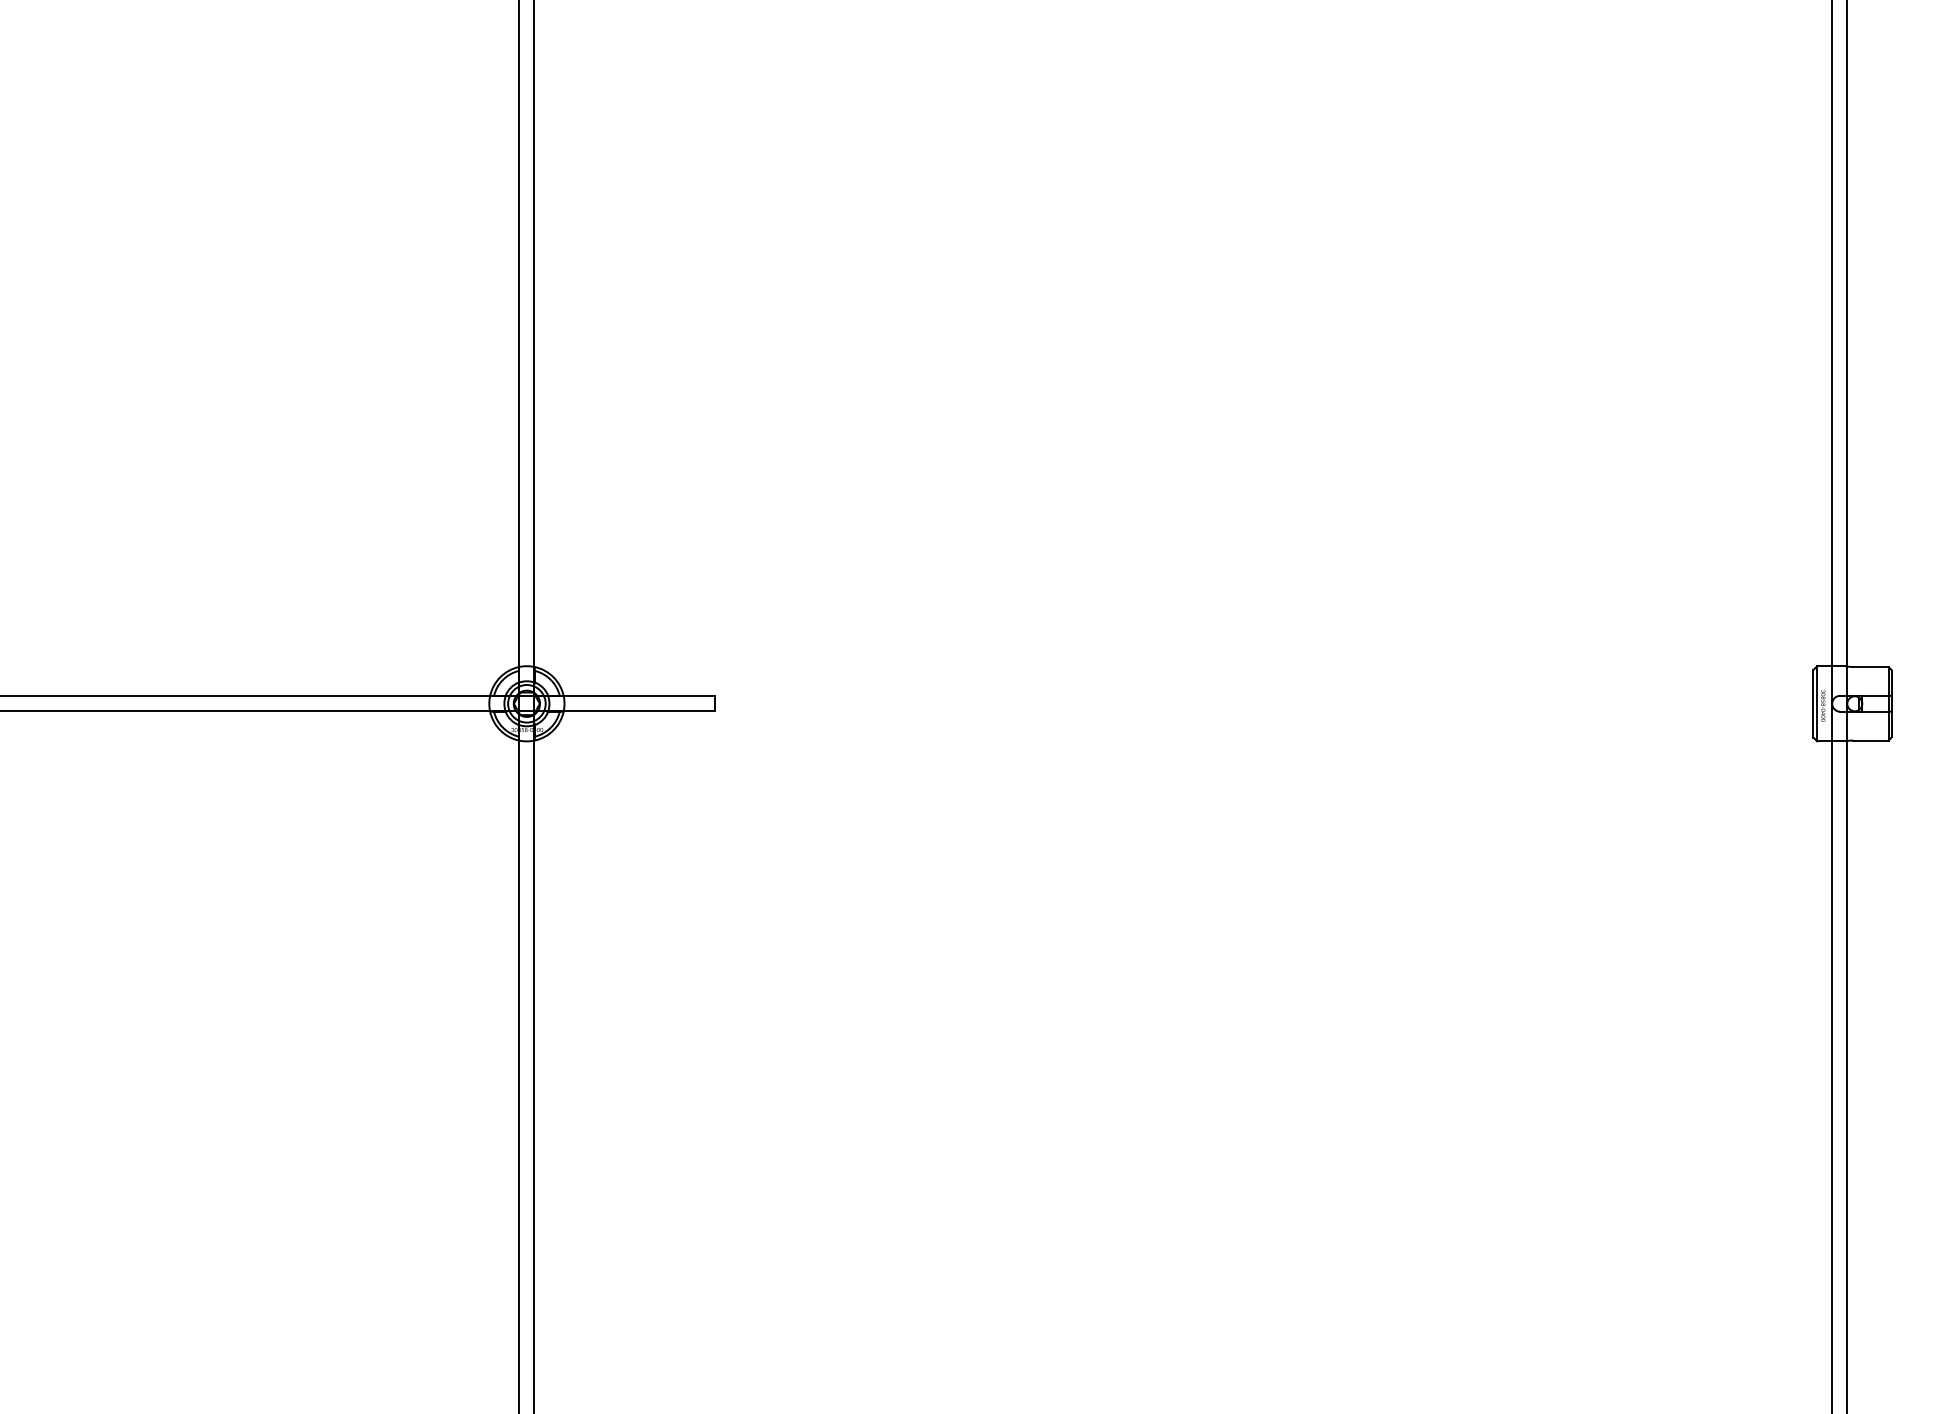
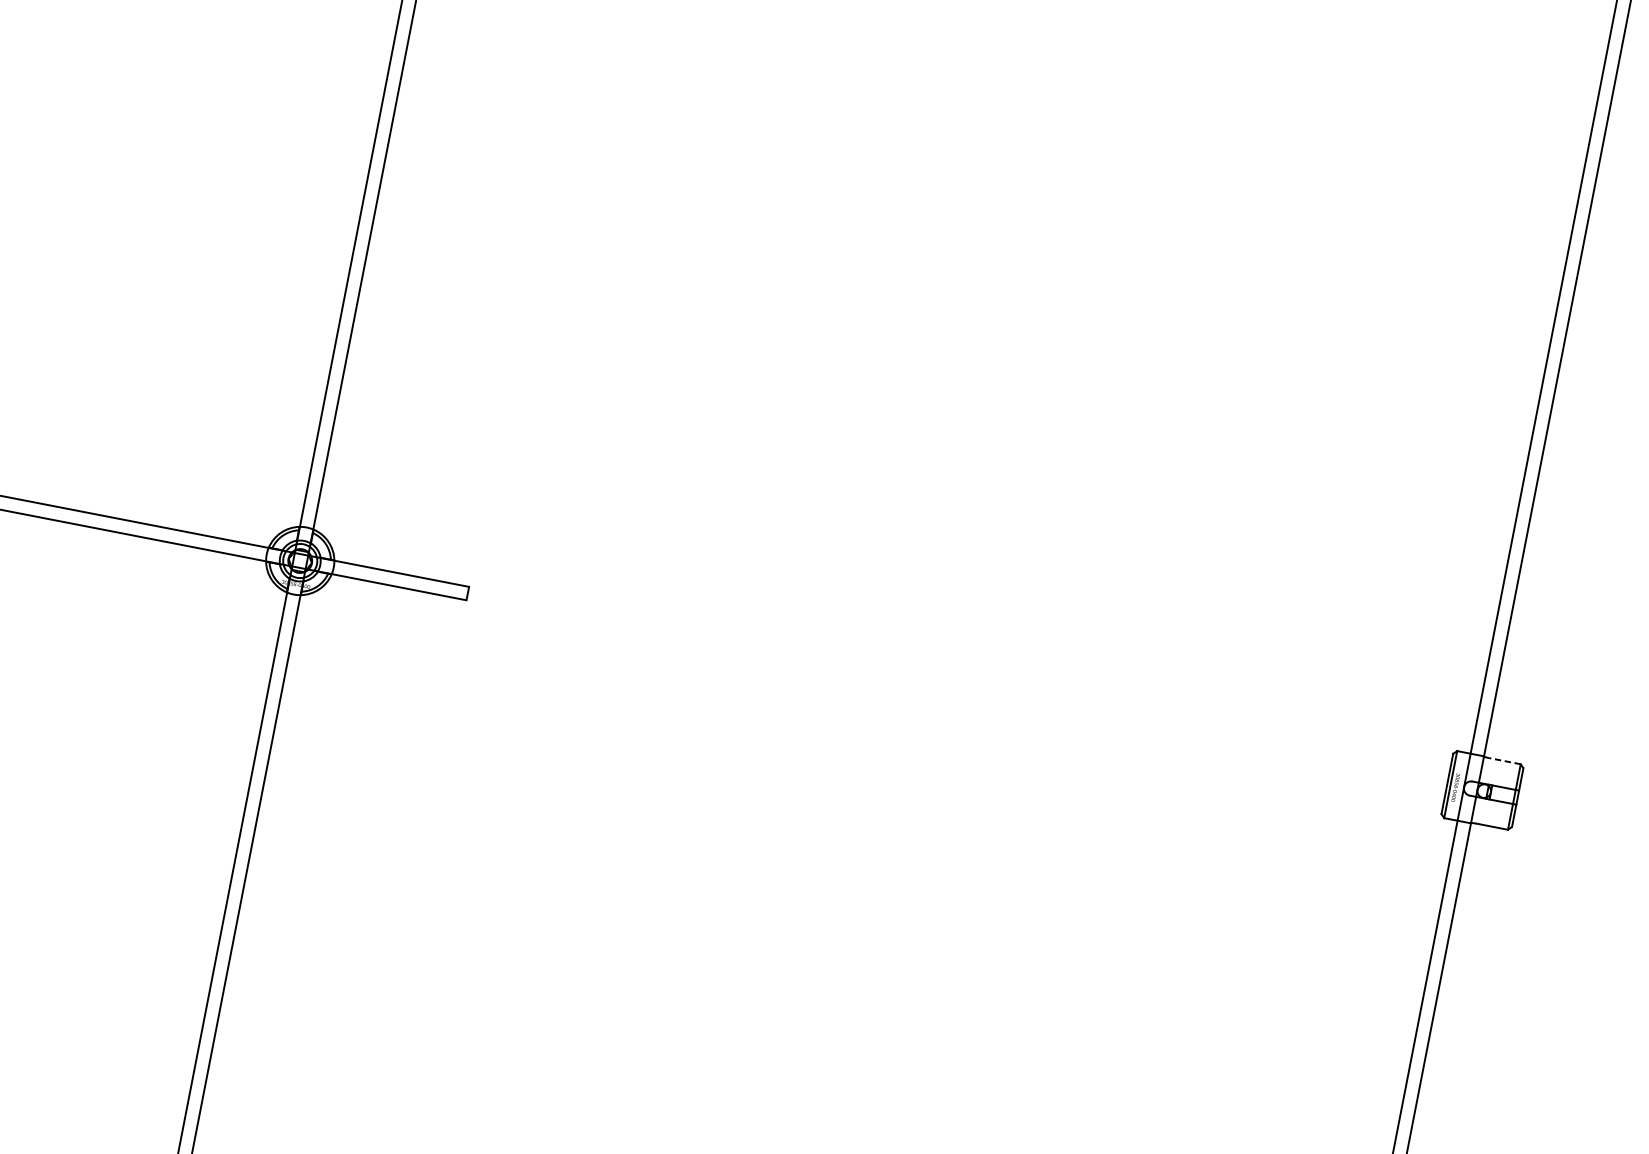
line: (1870, 667) -> (1504, 761), solid -> dashed

